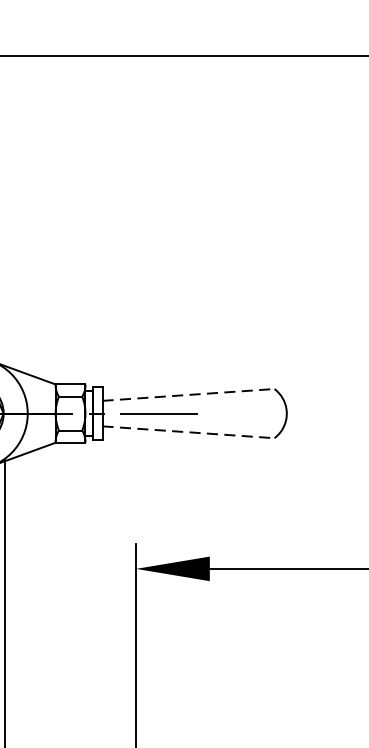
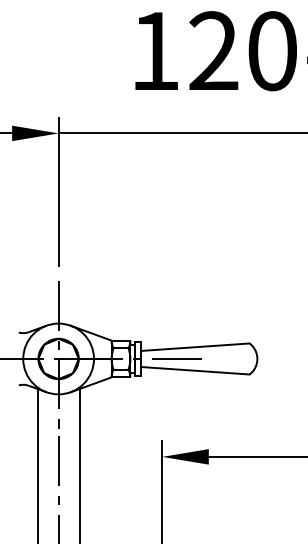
line: (188, 395) -> (195, 347), dashed -> solid
line: (188, 431) -> (195, 370), dashed -> solid

